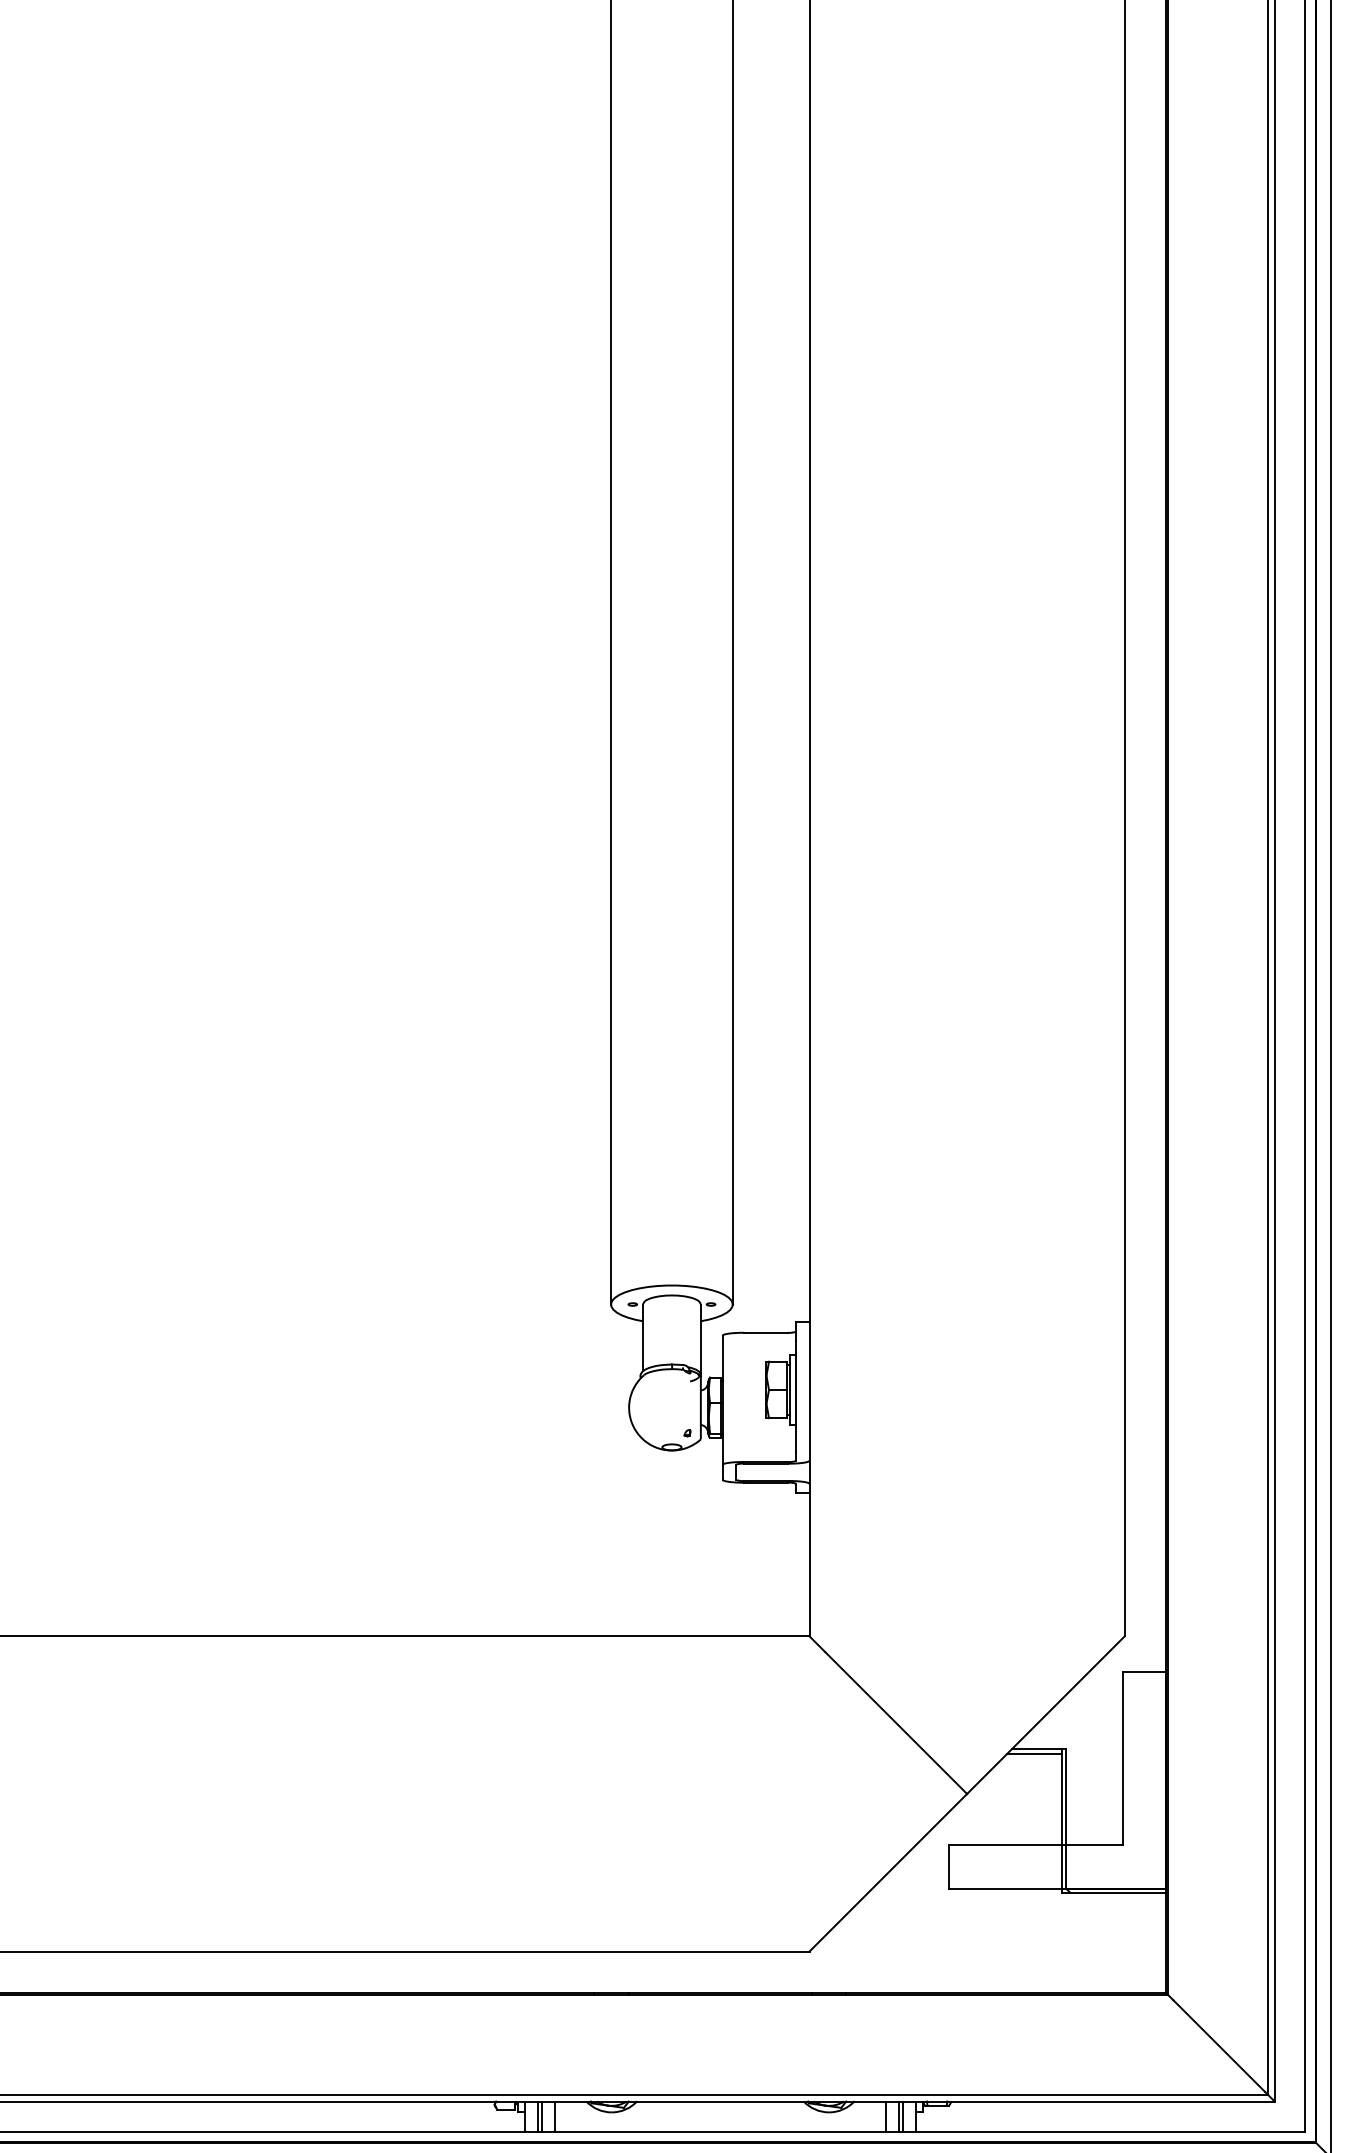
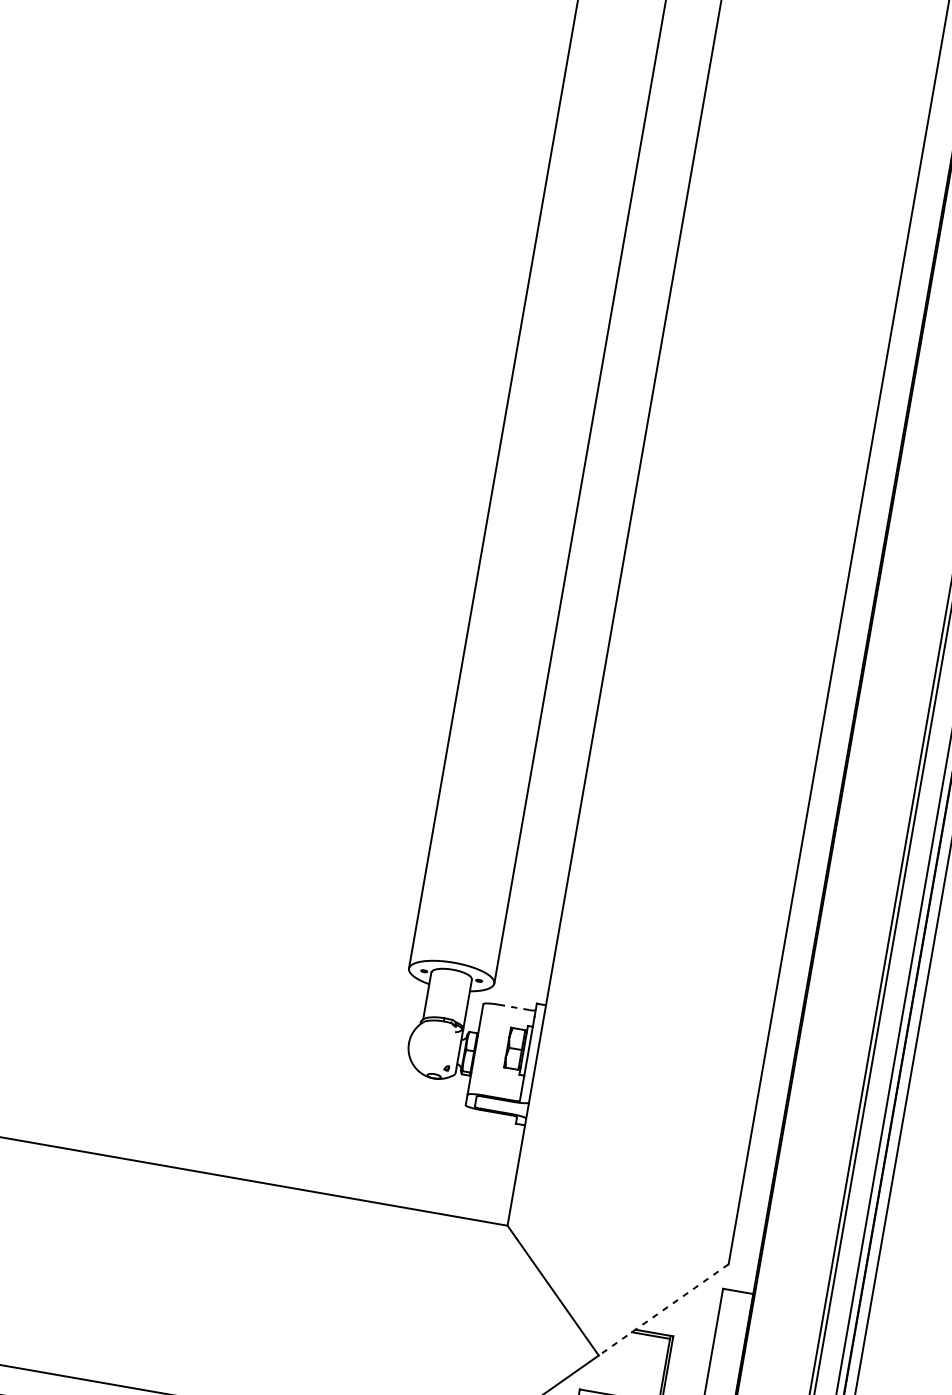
line: (766, 1332) -> (514, 1007), solid -> dashed
line: (1045, 1715) -> (663, 1310), solid -> dashed

